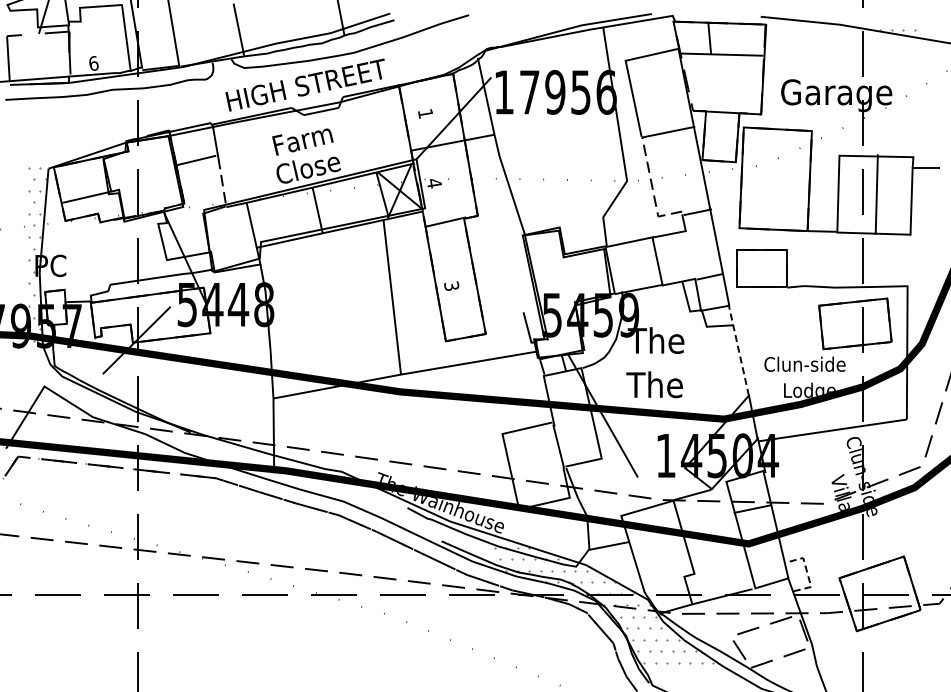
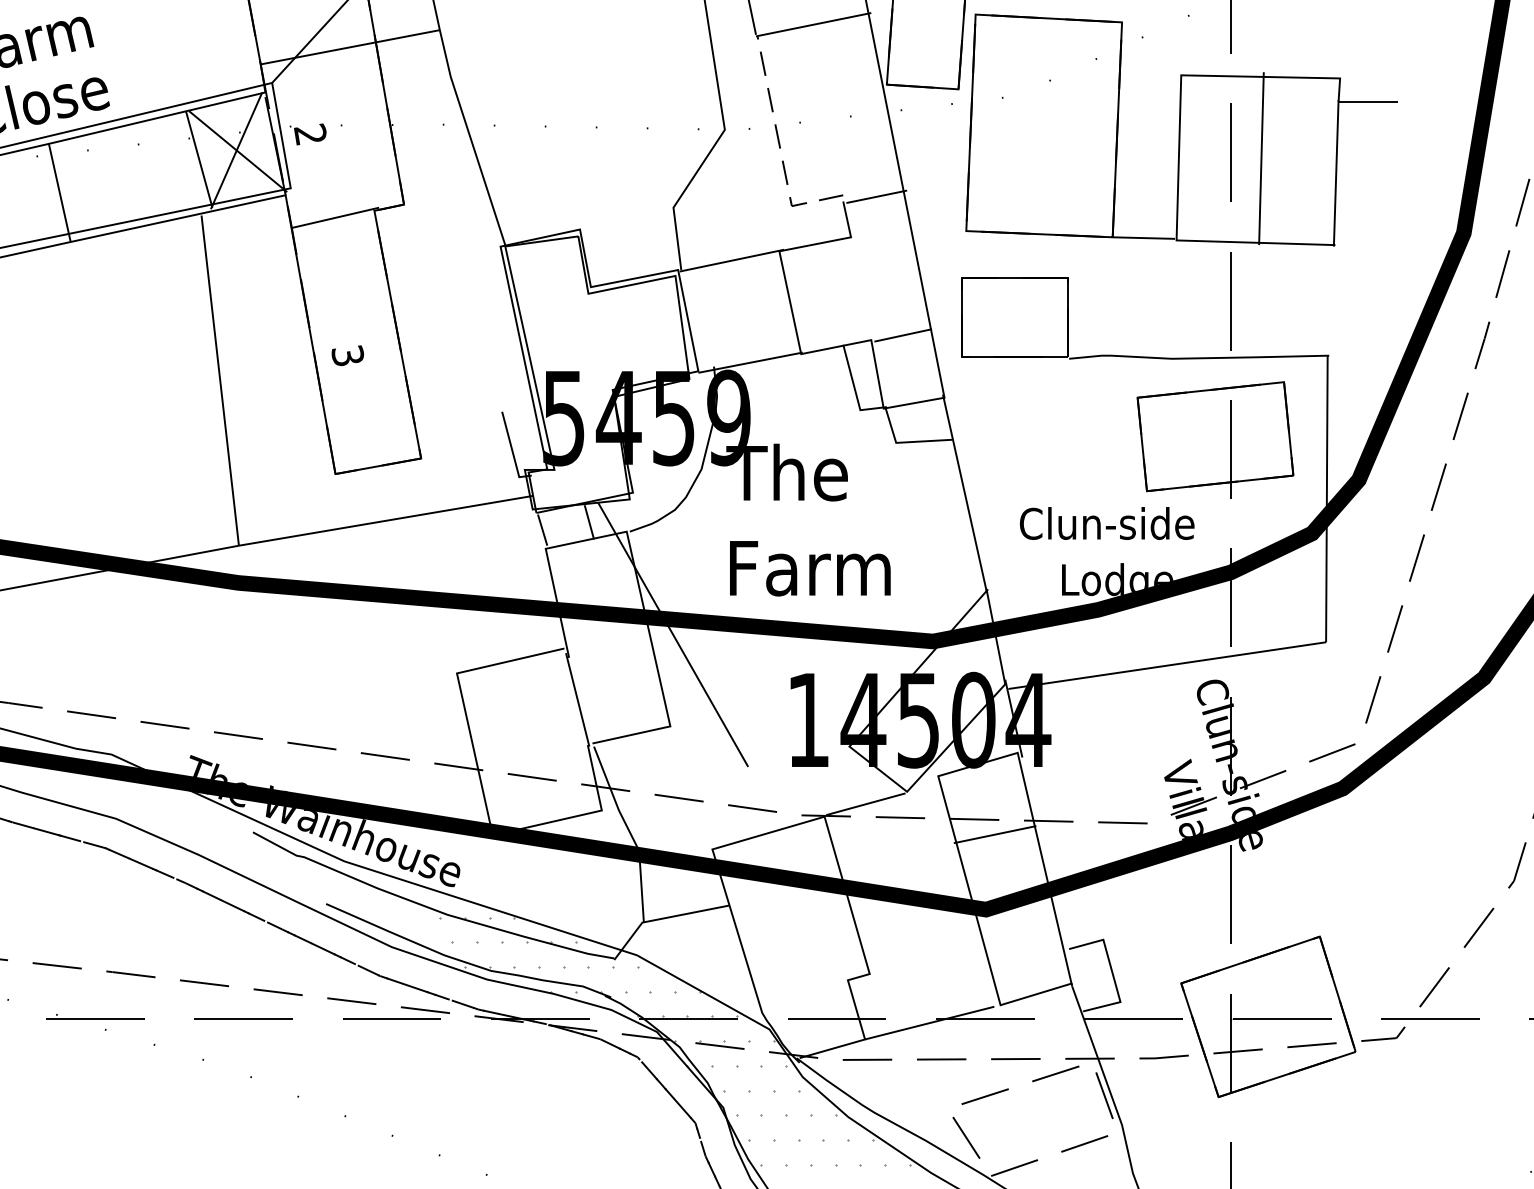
text: (433, 183) -> (308, 134), 4 -> 2
line: (738, 349) -> (964, 491), dashed -> solid
text: (665, 384) -> (807, 566), The -> Farm
line: (807, 572) -> (1112, 971), dashed -> solid

